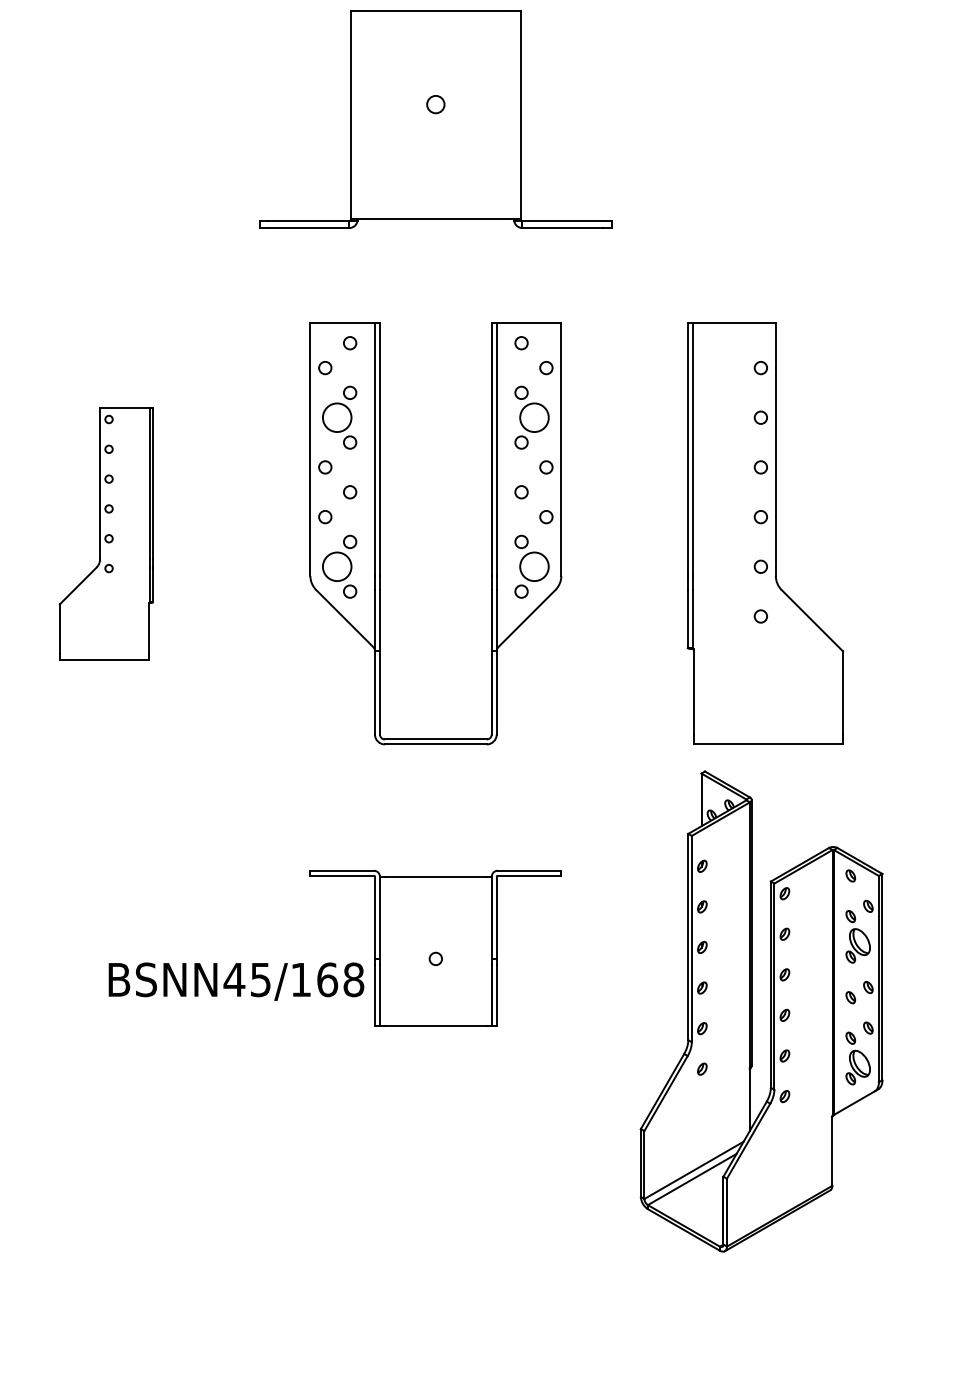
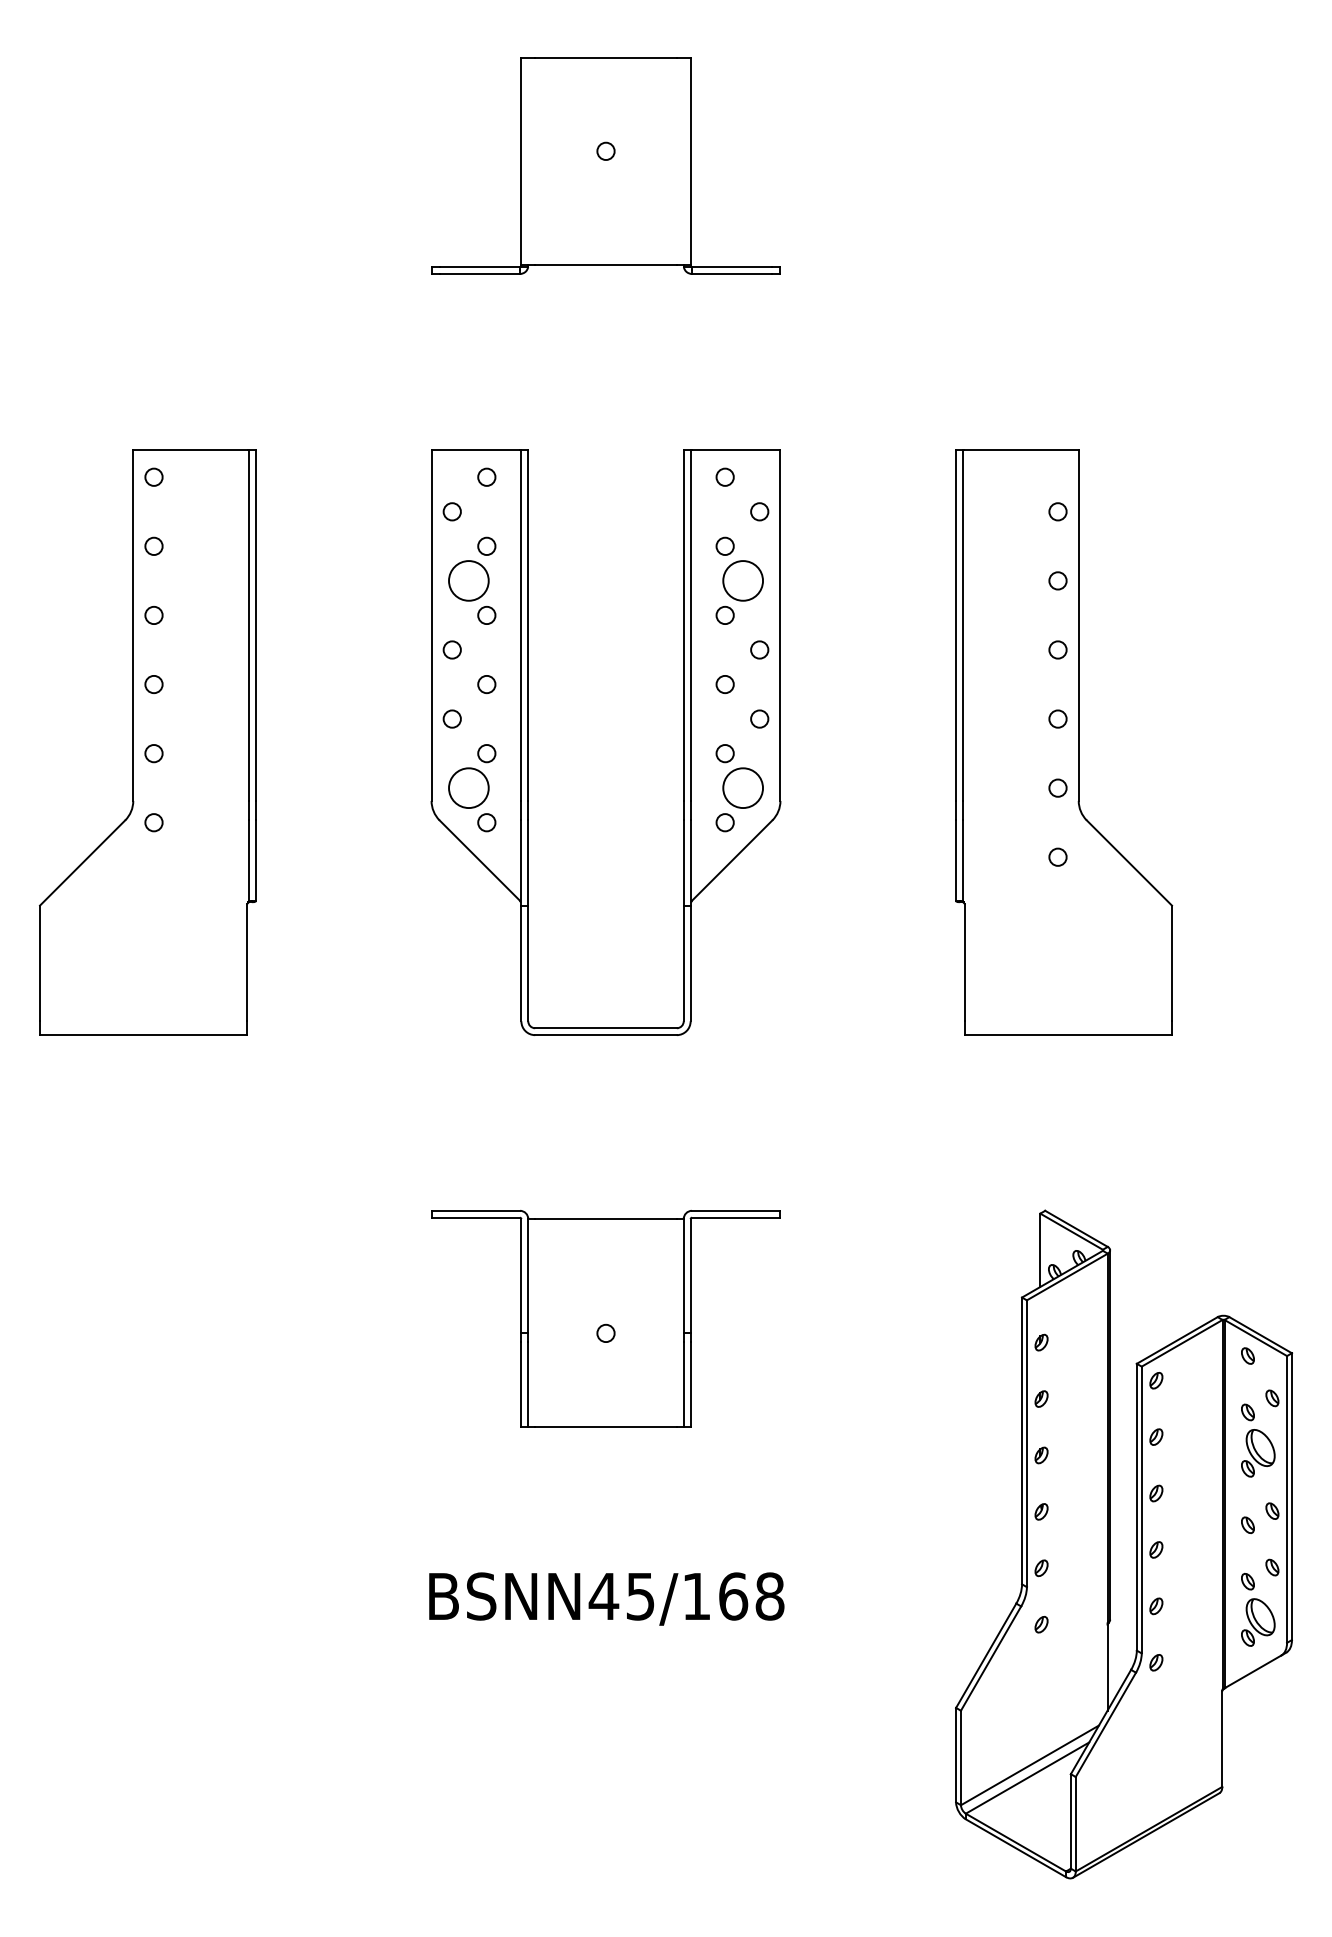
part: (435, 118) -> (605, 165), size x0.71
part: (106, 533) -> (147, 742), size x1.67
text: (236, 981) -> (606, 1598), moved
part: (751, 1011) -> (1110, 1544), moved

